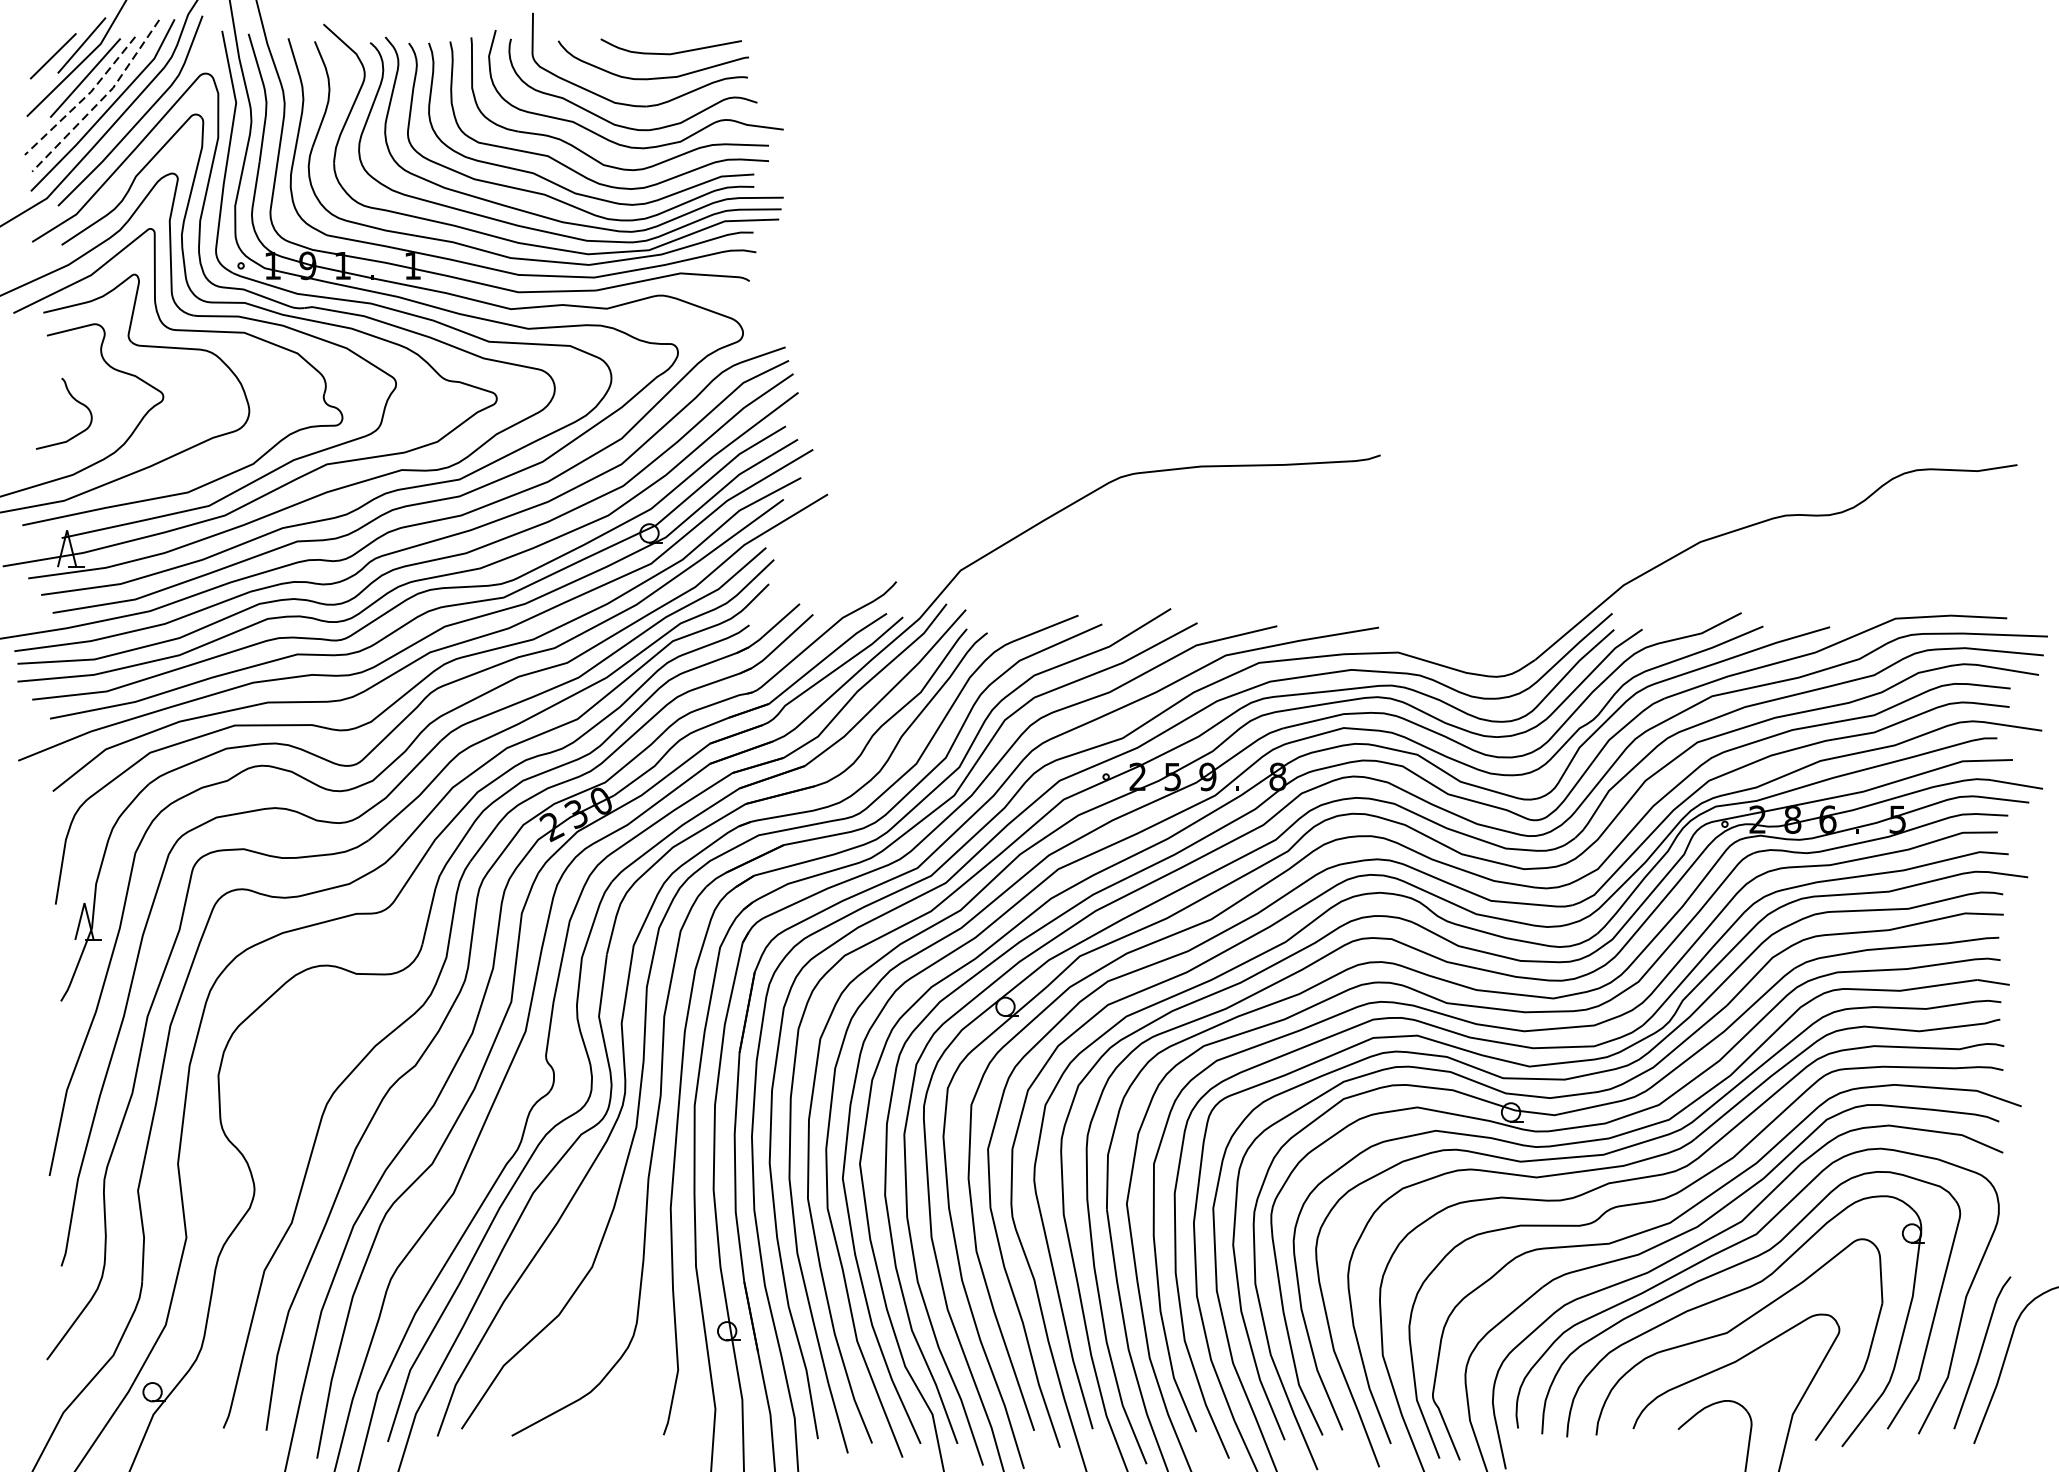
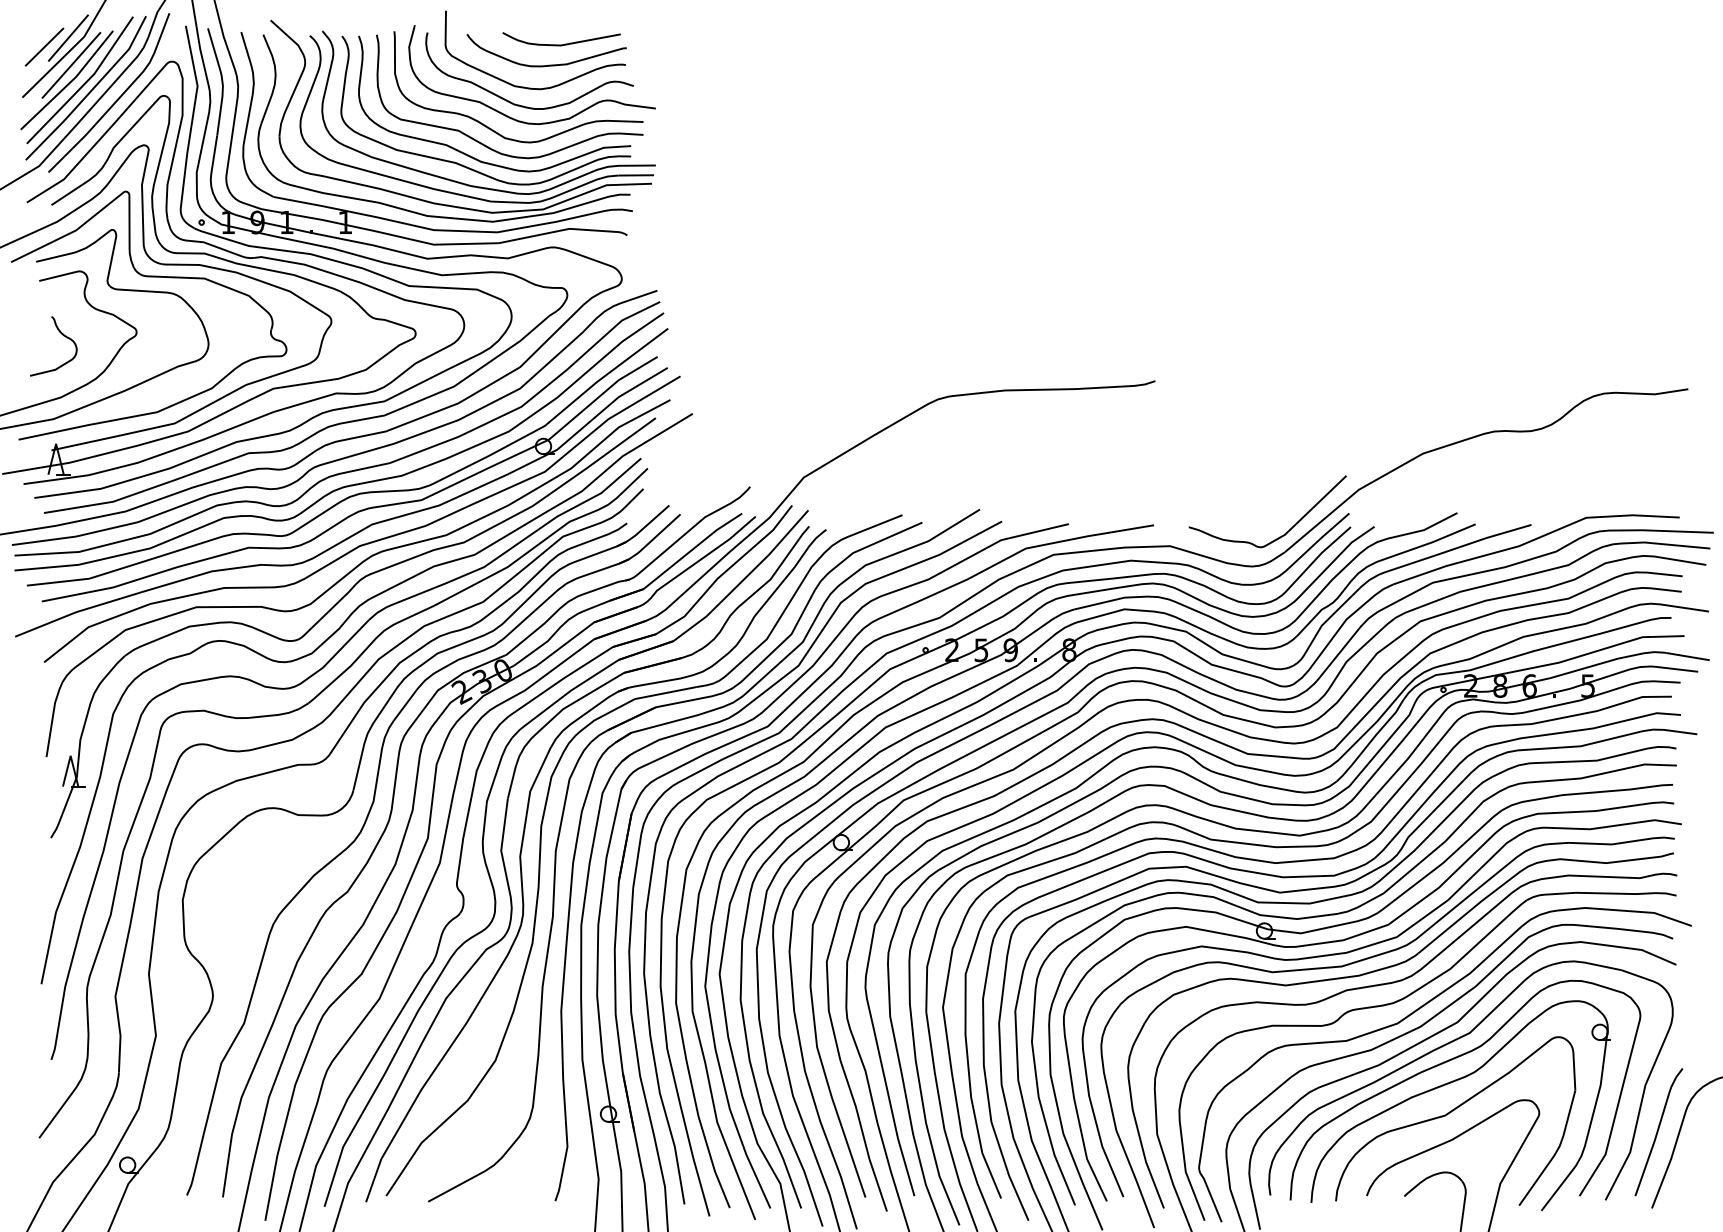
line: (84, 98) -> (70, 82), dashed -> solid
line: (101, 99) -> (84, 83), dashed -> solid
curve: (1537, 635) -> (1286, 531), added

